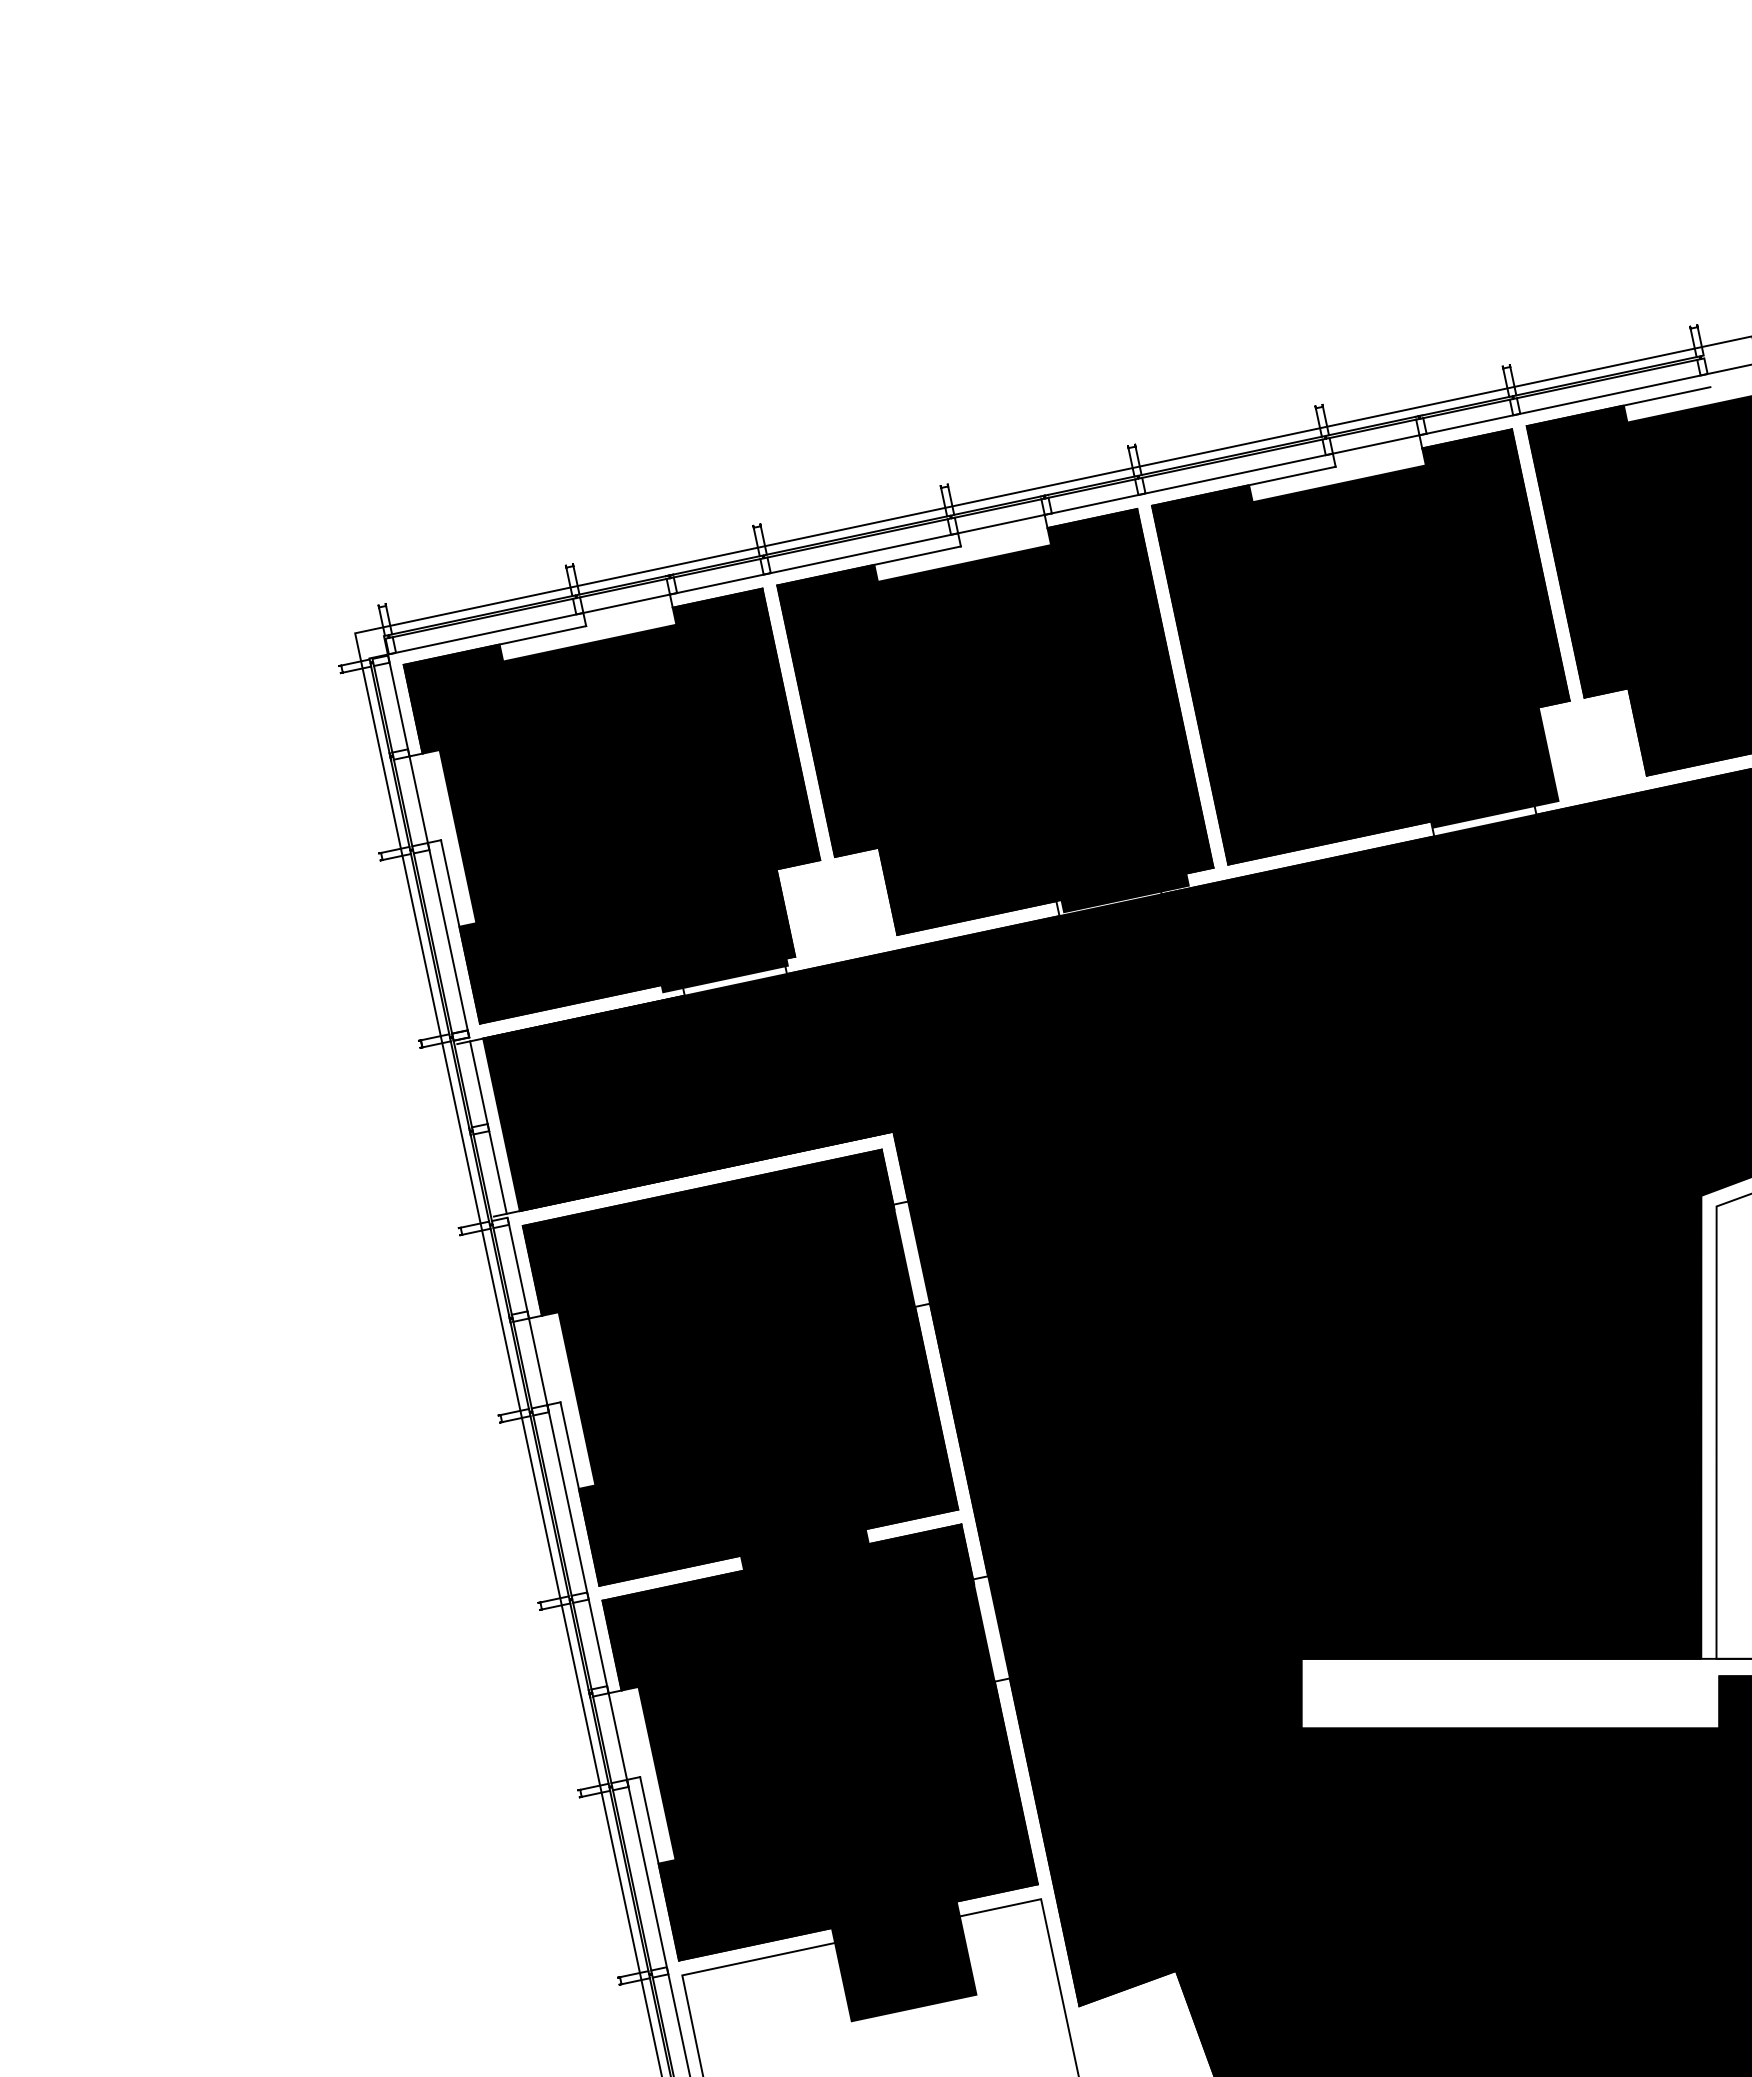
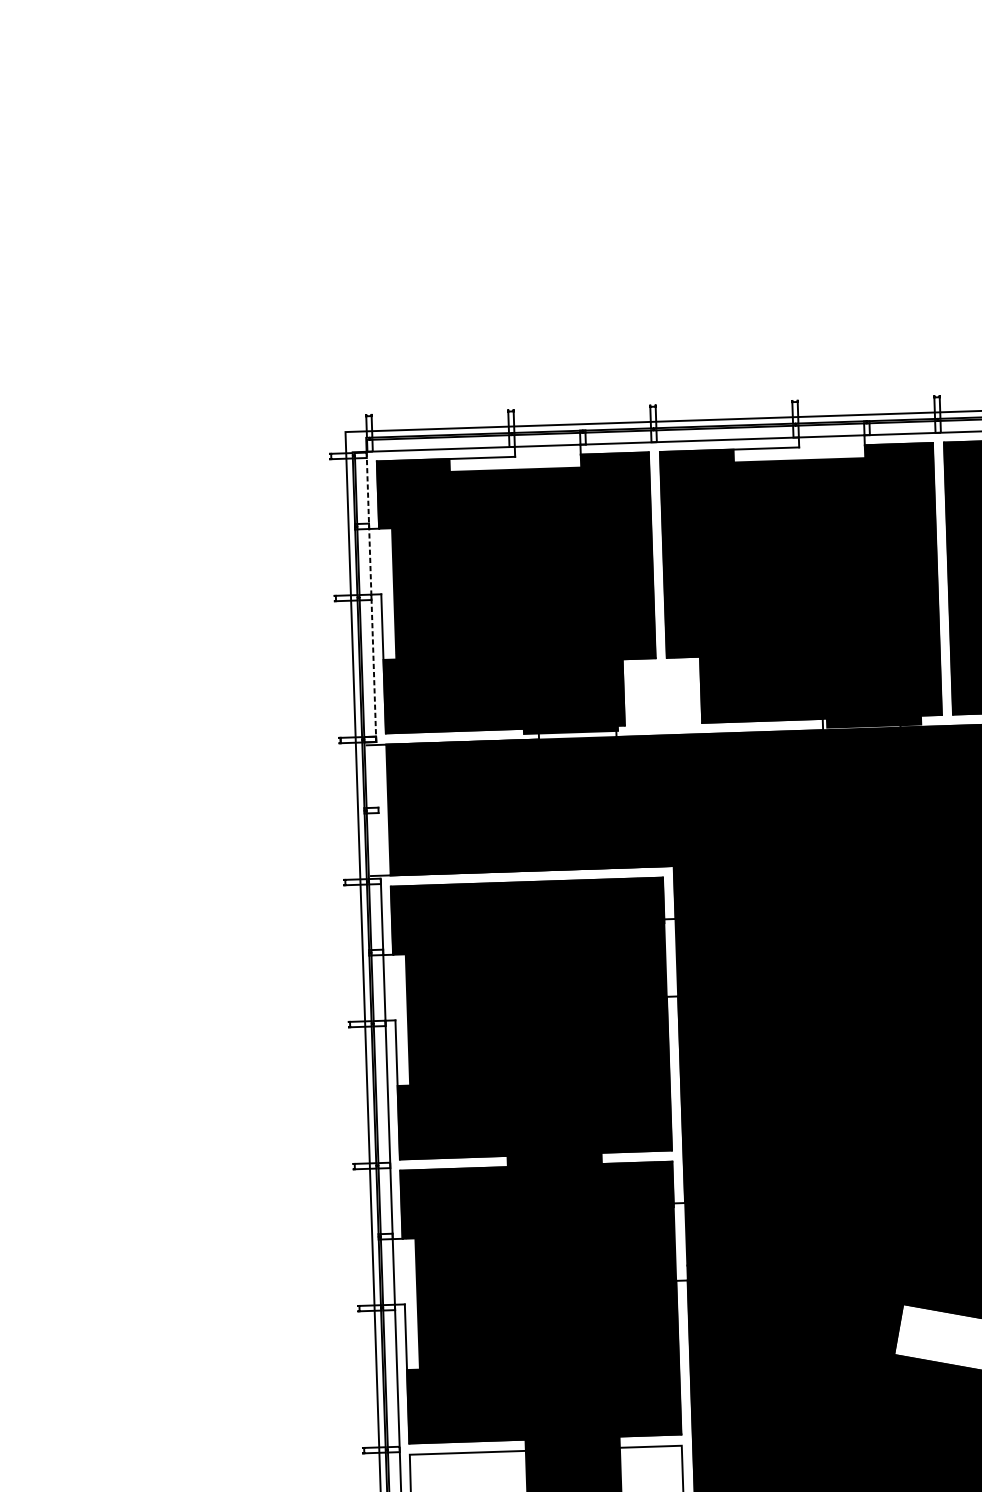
line: (427, 842) -> (371, 594), solid -> dashed
line: (488, 1127) -> (378, 810), removed

